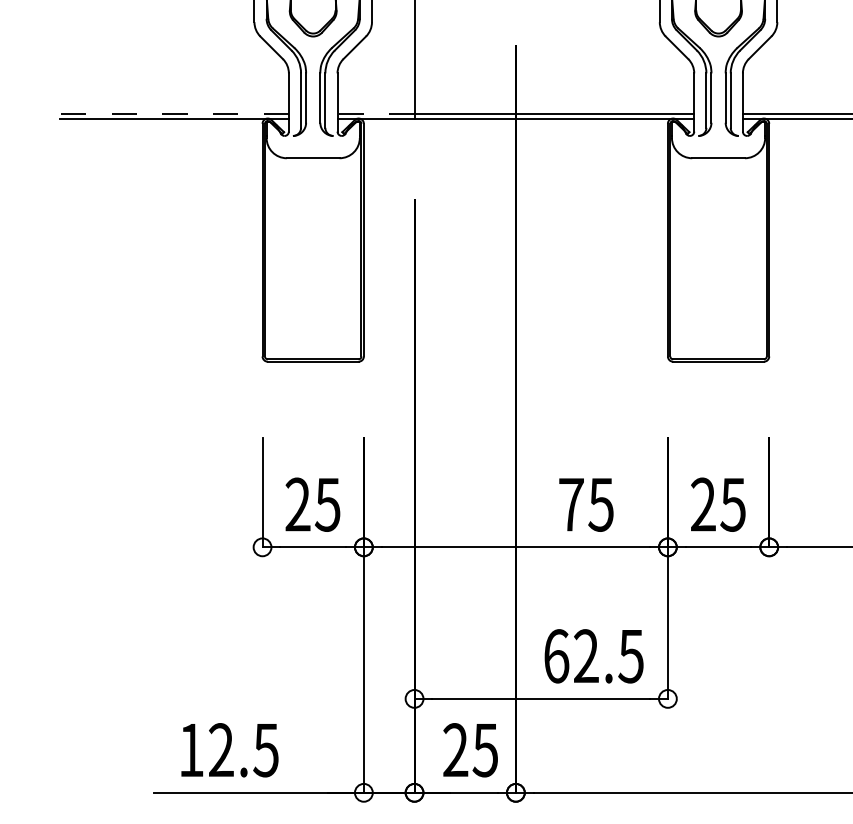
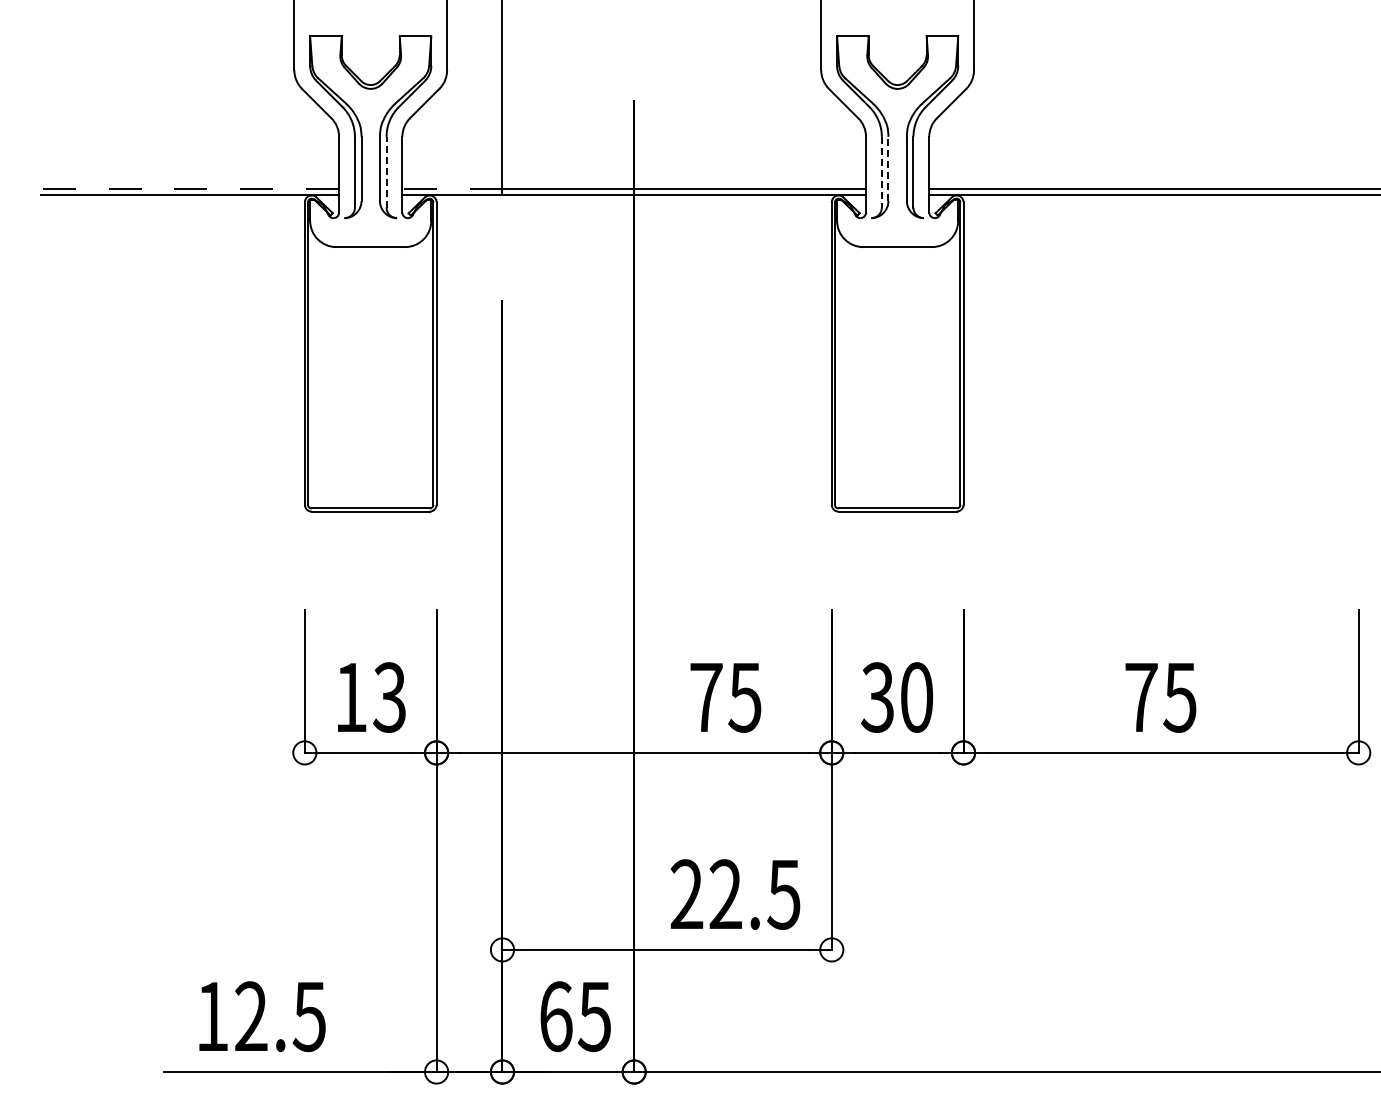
line: (711, 97) -> (888, 168), solid -> dashed
line: (325, 100) -> (386, 171), solid -> dashed
line: (706, 100) -> (881, 172), solid -> dashed
text: (312, 504) -> (369, 697), 25 -> 13
text: (718, 504) -> (897, 697), 25 -> 30
text: (556, 656) -> (686, 894), 62.5 -> 22.5
text: (455, 750) -> (555, 1016), 25 -> 65

